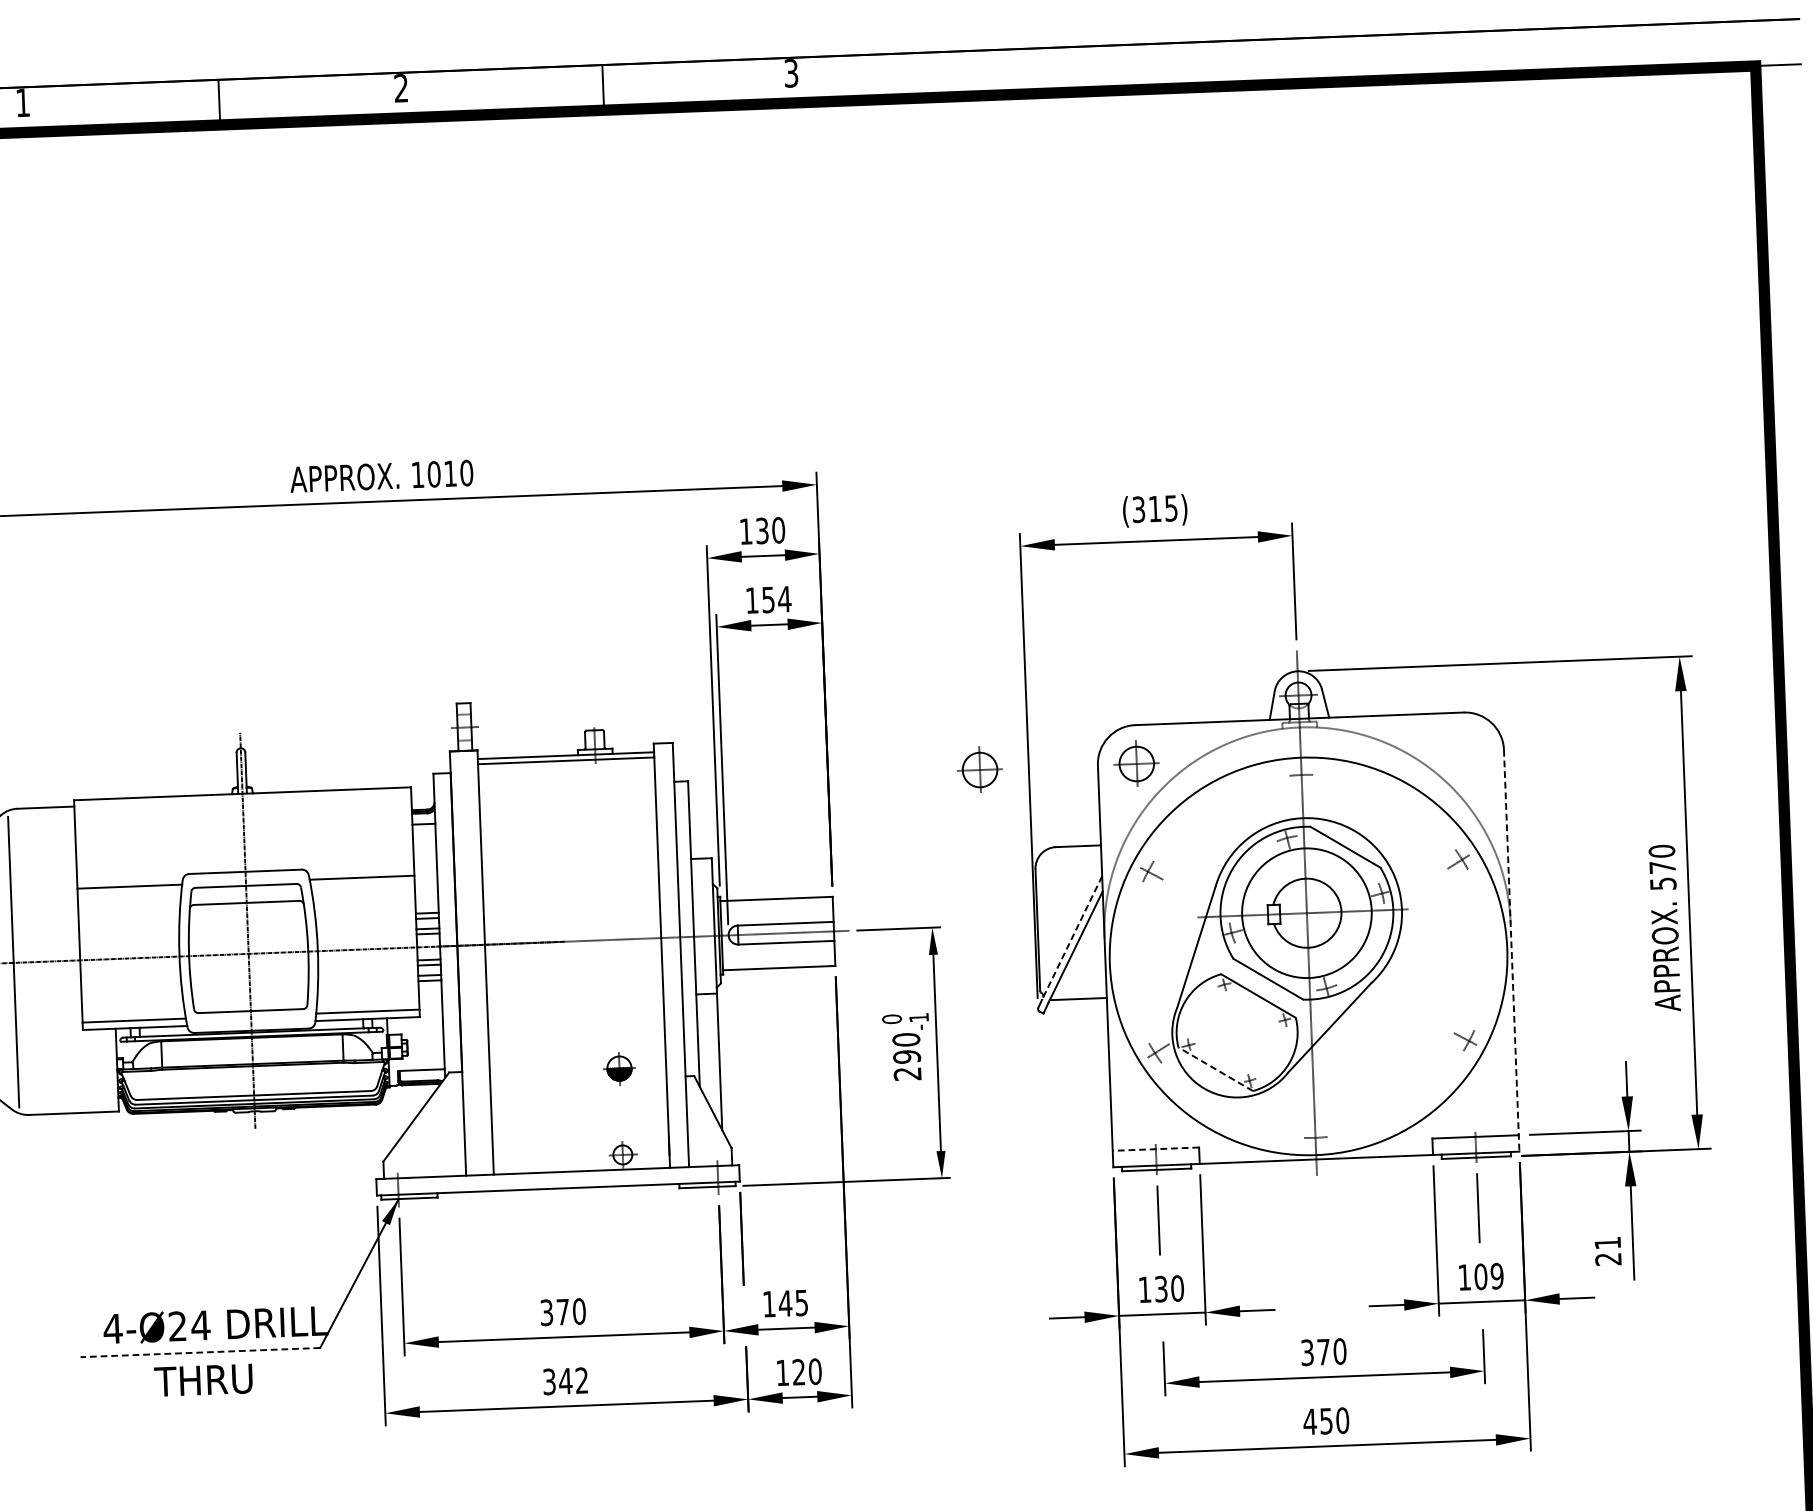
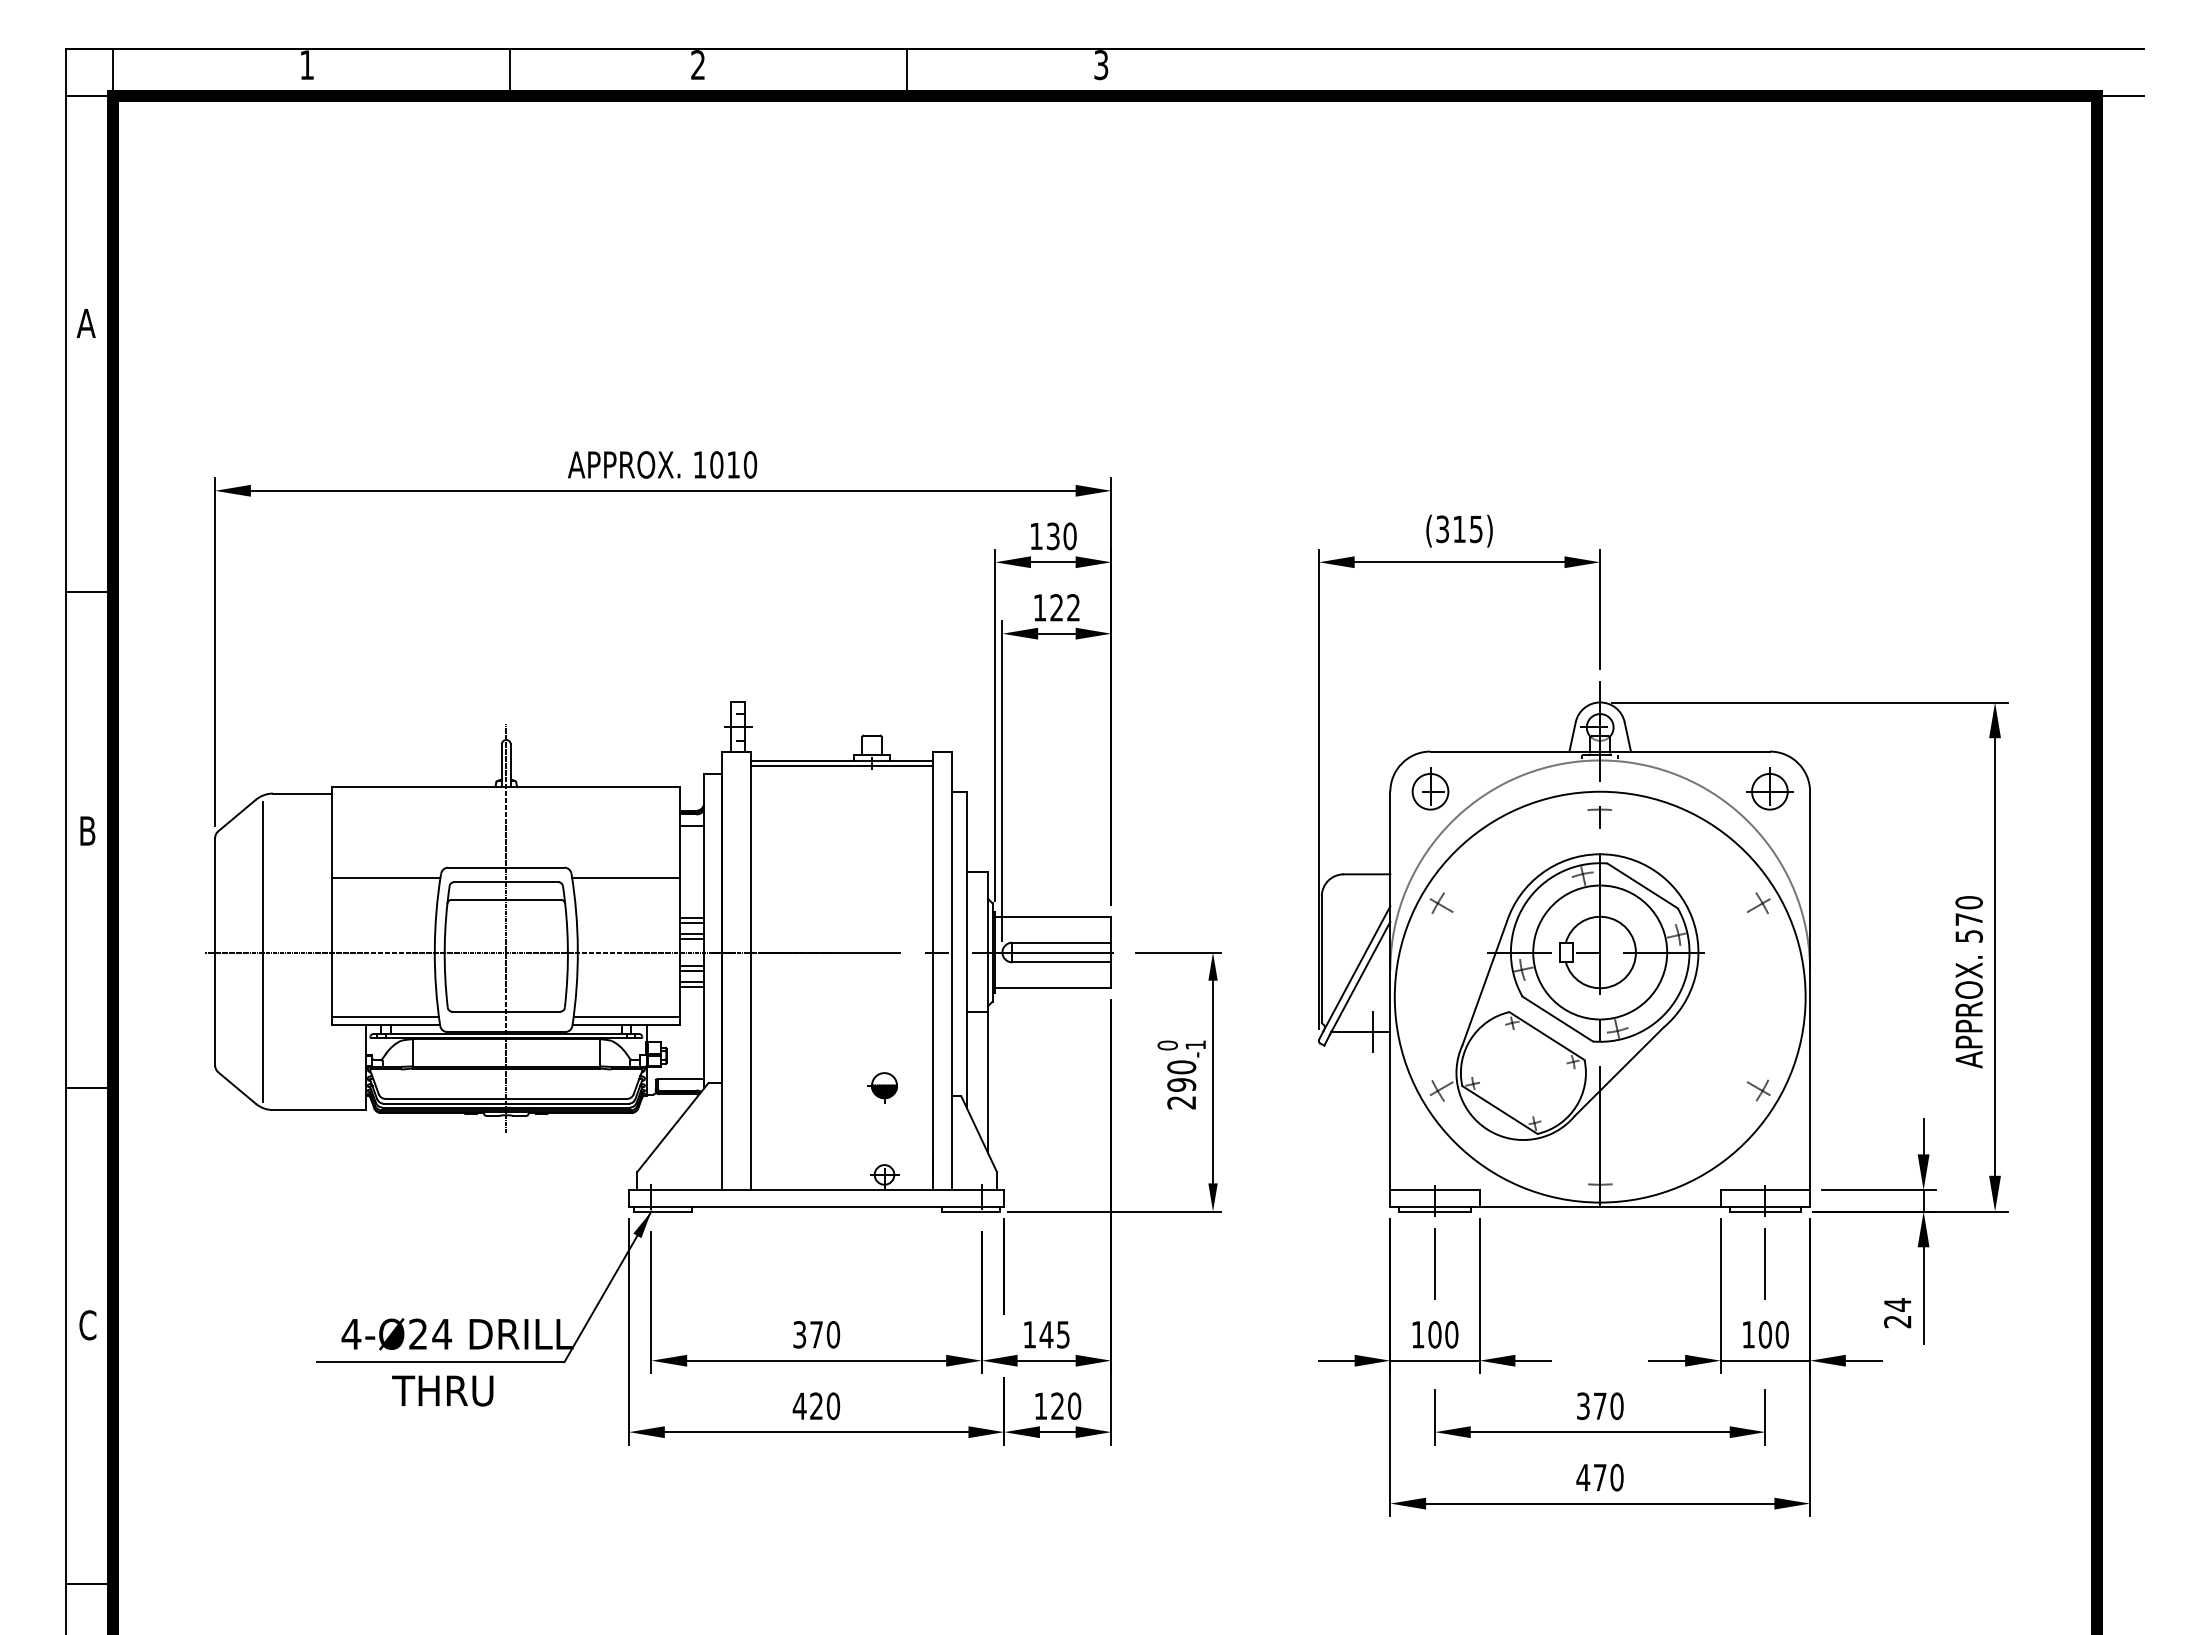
text: (776, 599) -> (1065, 607), 154 -> 122
part: (1464, 748) -> (1769, 788), added
part: (979, 766) -> (1268, 788), removed
line: (1071, 937) -> (1356, 968), dashed -> solid
line: (1512, 950) -> (1810, 999), dashed -> solid
line: (1090, 998) -> (1373, 1031), added
line: (1215, 1068) -> (1499, 1109), dashed -> solid
line: (1155, 1149) -> (1434, 1190), dashed -> solid
text: (1607, 1242) -> (1897, 1304), 21 -> 24
text: (1496, 1276) -> (1781, 1334), 109 -> 100
text: (1160, 1288) -> (1434, 1334), 130 -> 100
line: (200, 1352) -> (440, 1362), dashed -> solid
text: (565, 1381) -> (816, 1406), 342 -> 420
text: (1325, 1421) -> (1599, 1477), 450 -> 470

